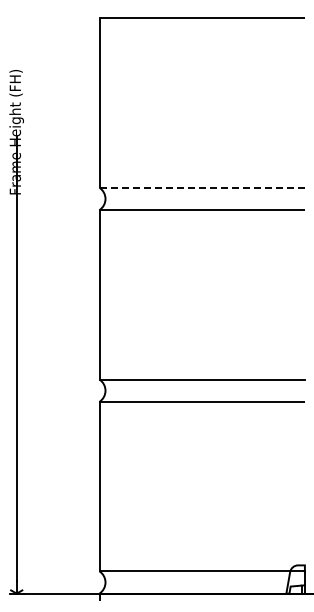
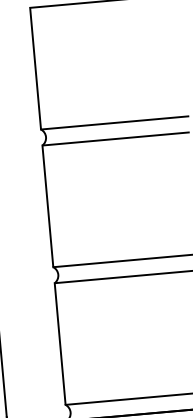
line: (202, 187) -> (114, 122), dashed -> solid

